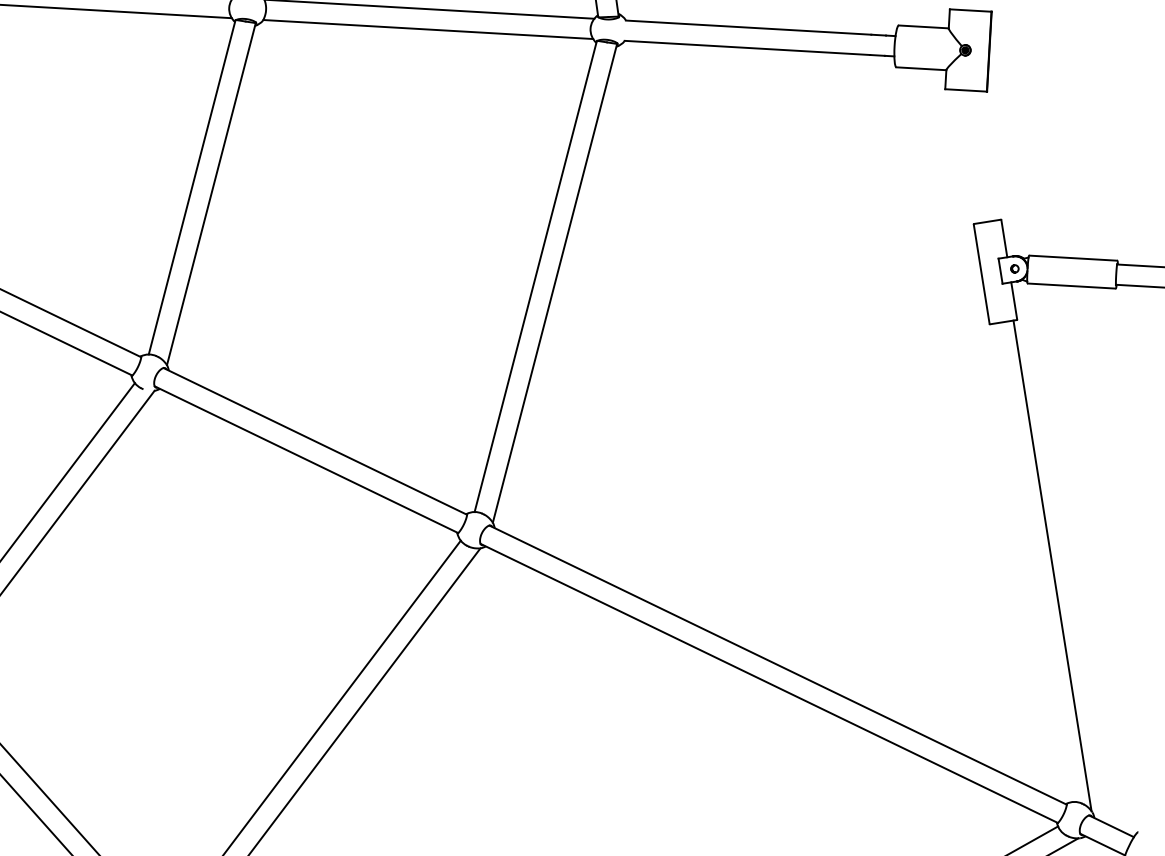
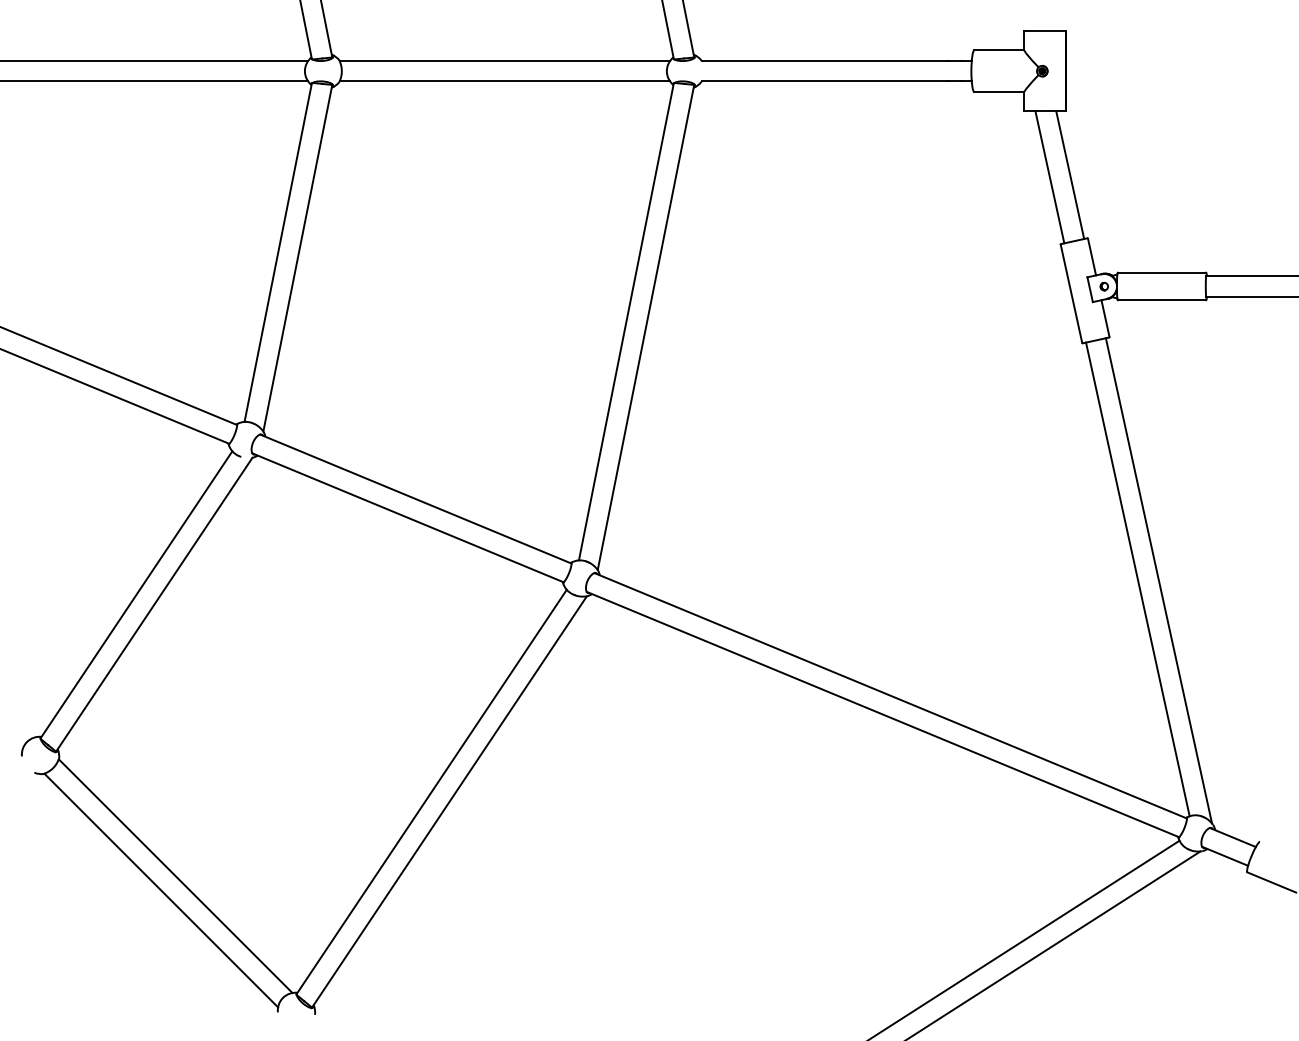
line: (966, 156) -> (1049, 177), added
line: (987, 156) -> (1070, 175), added
line: (1031, 563) -> (1137, 579), added

